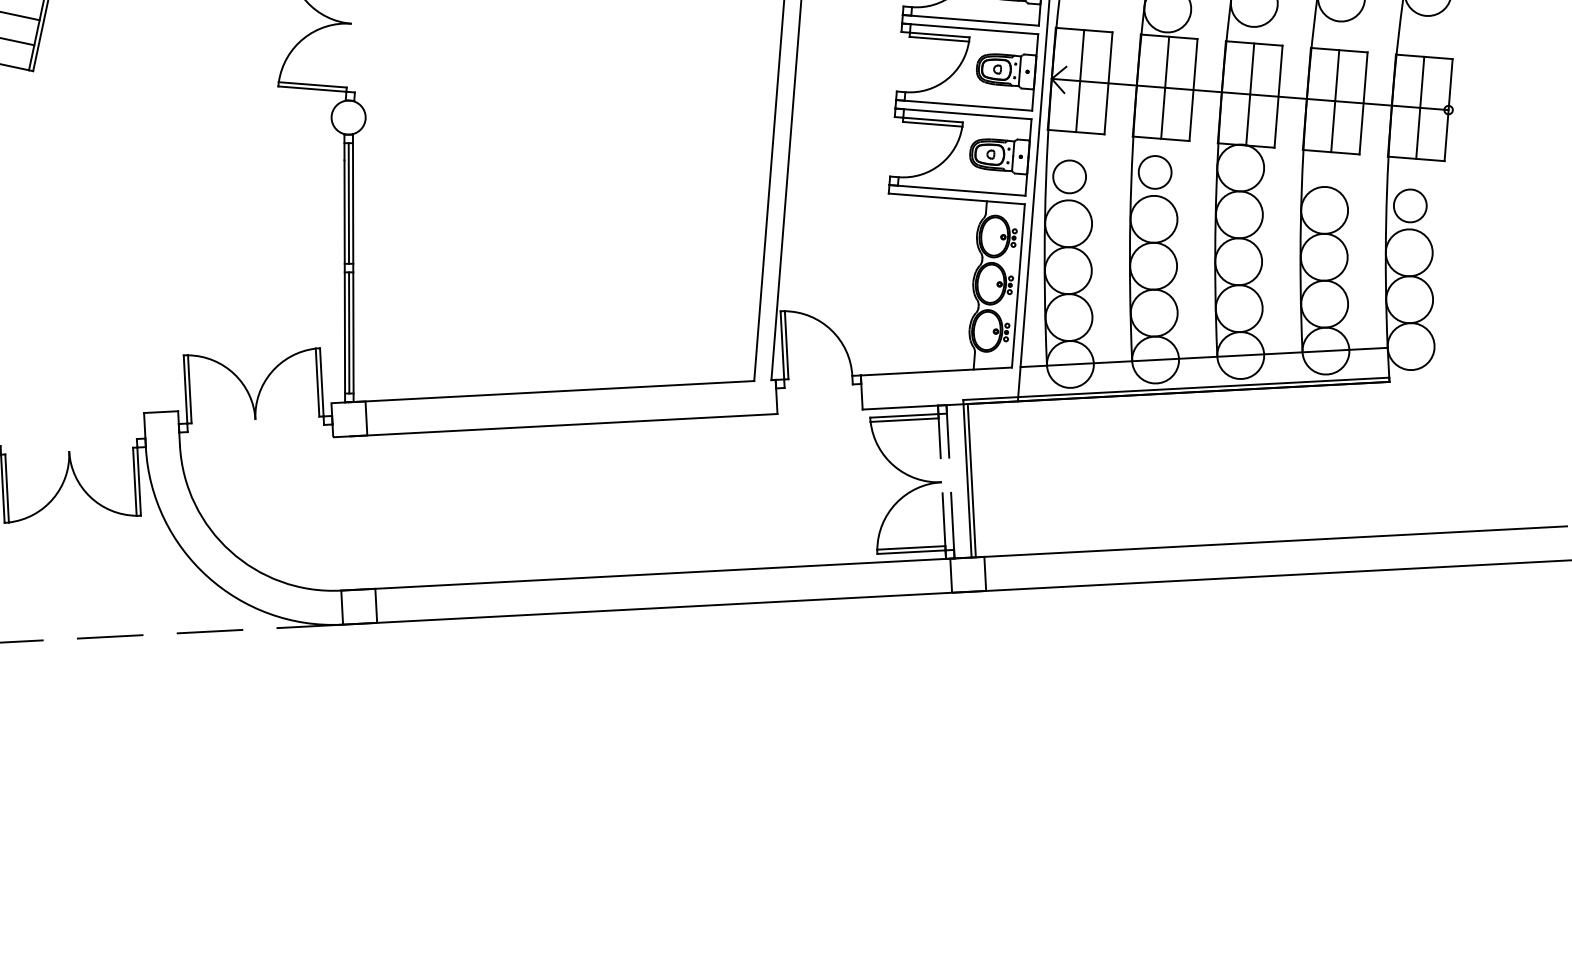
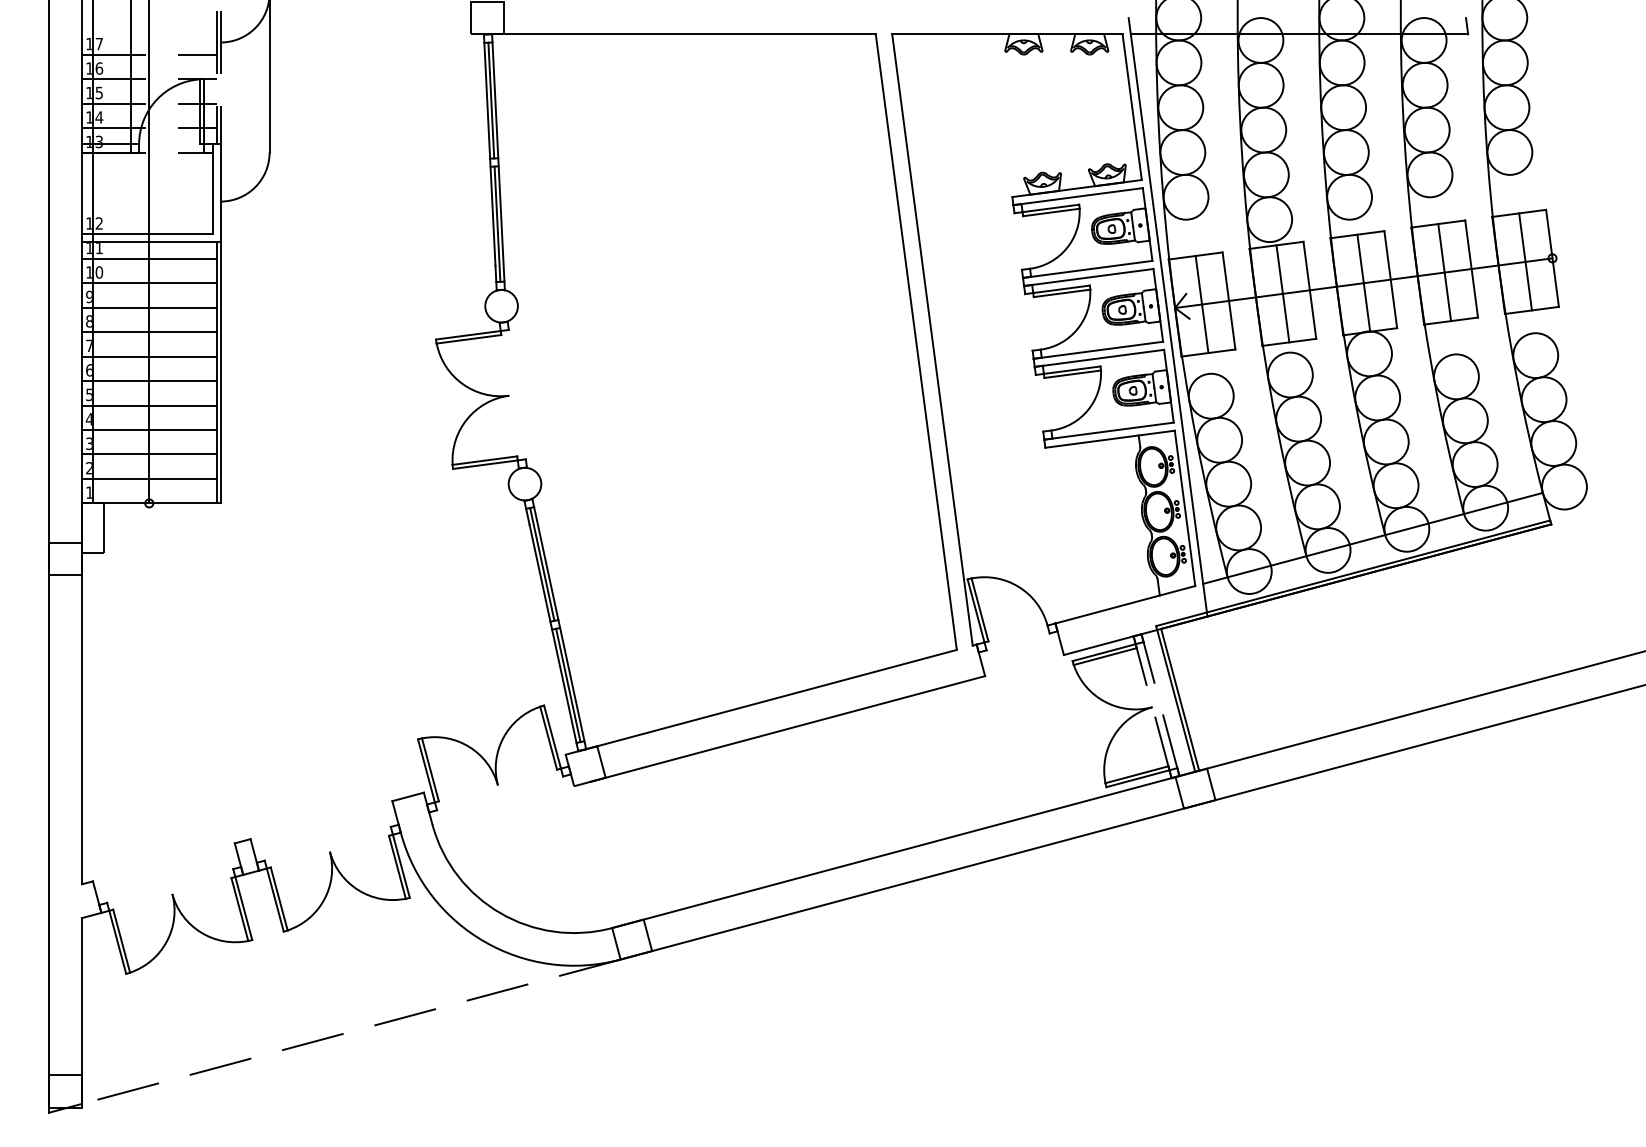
circle: (1154, 171) -> (1289, 374), size x1.43
circle: (1069, 175) -> (1210, 395), size x1.43
circle: (1410, 205) -> (1535, 355), size x1.43

